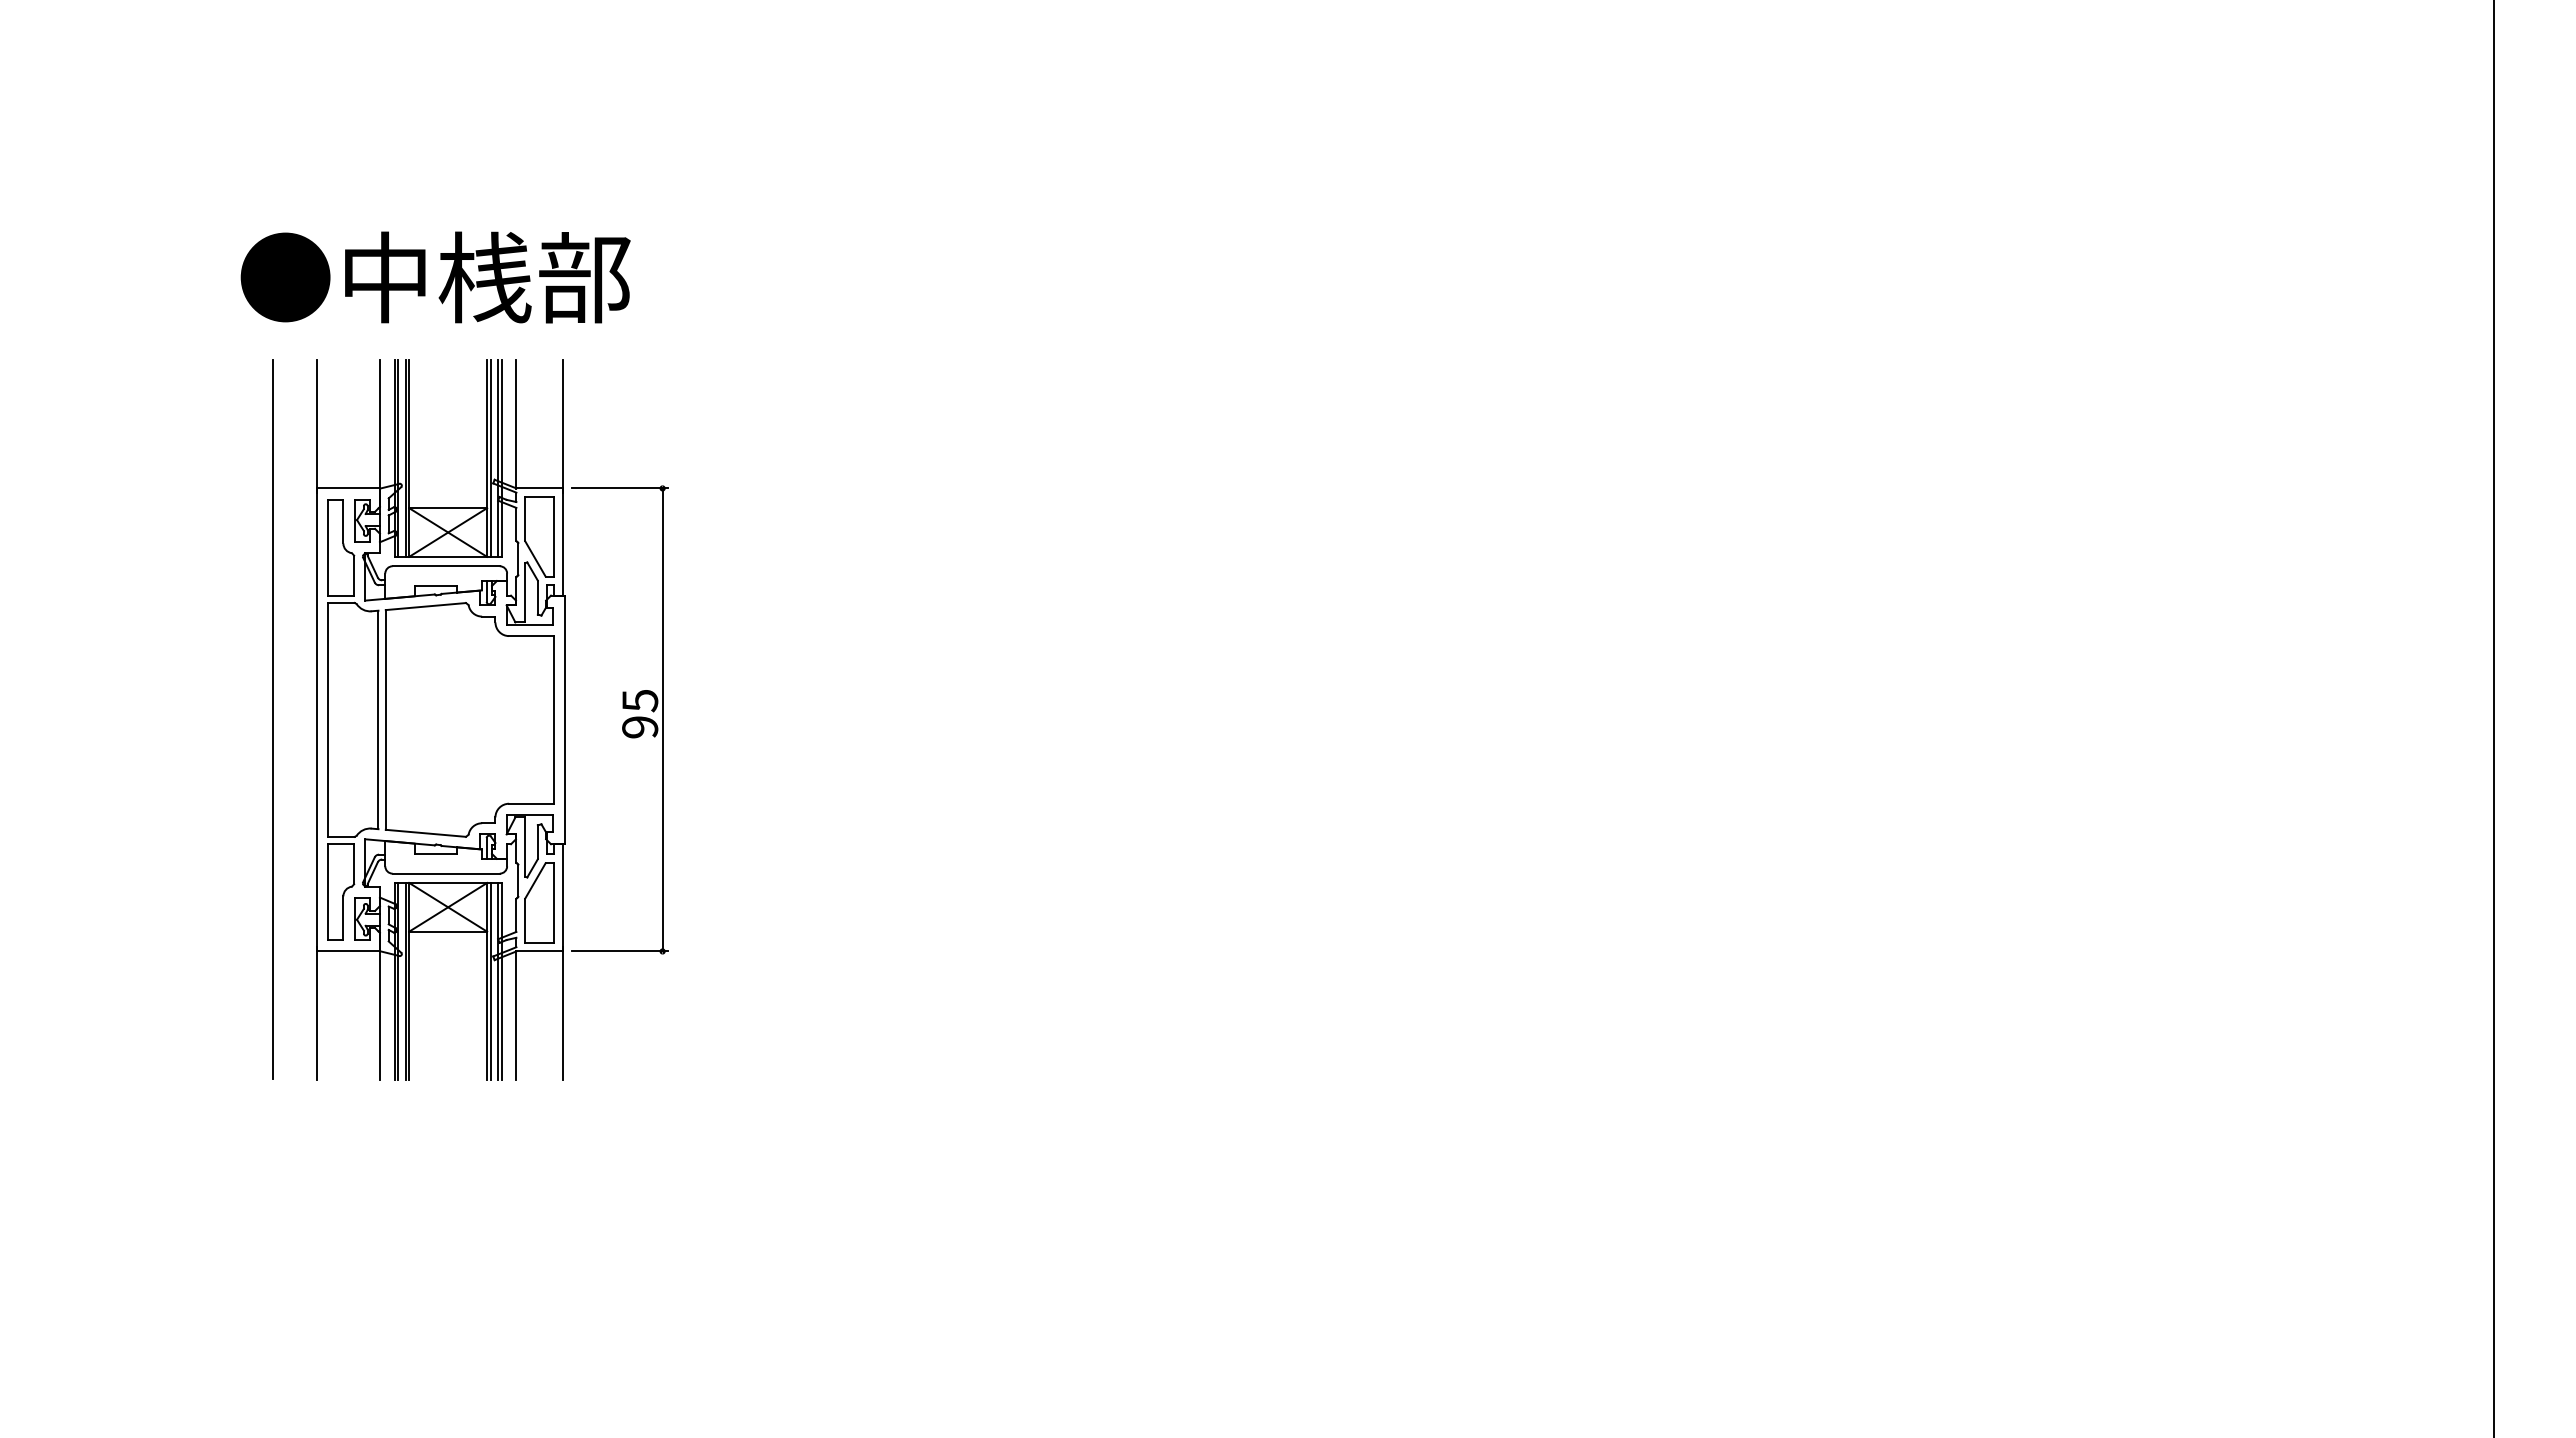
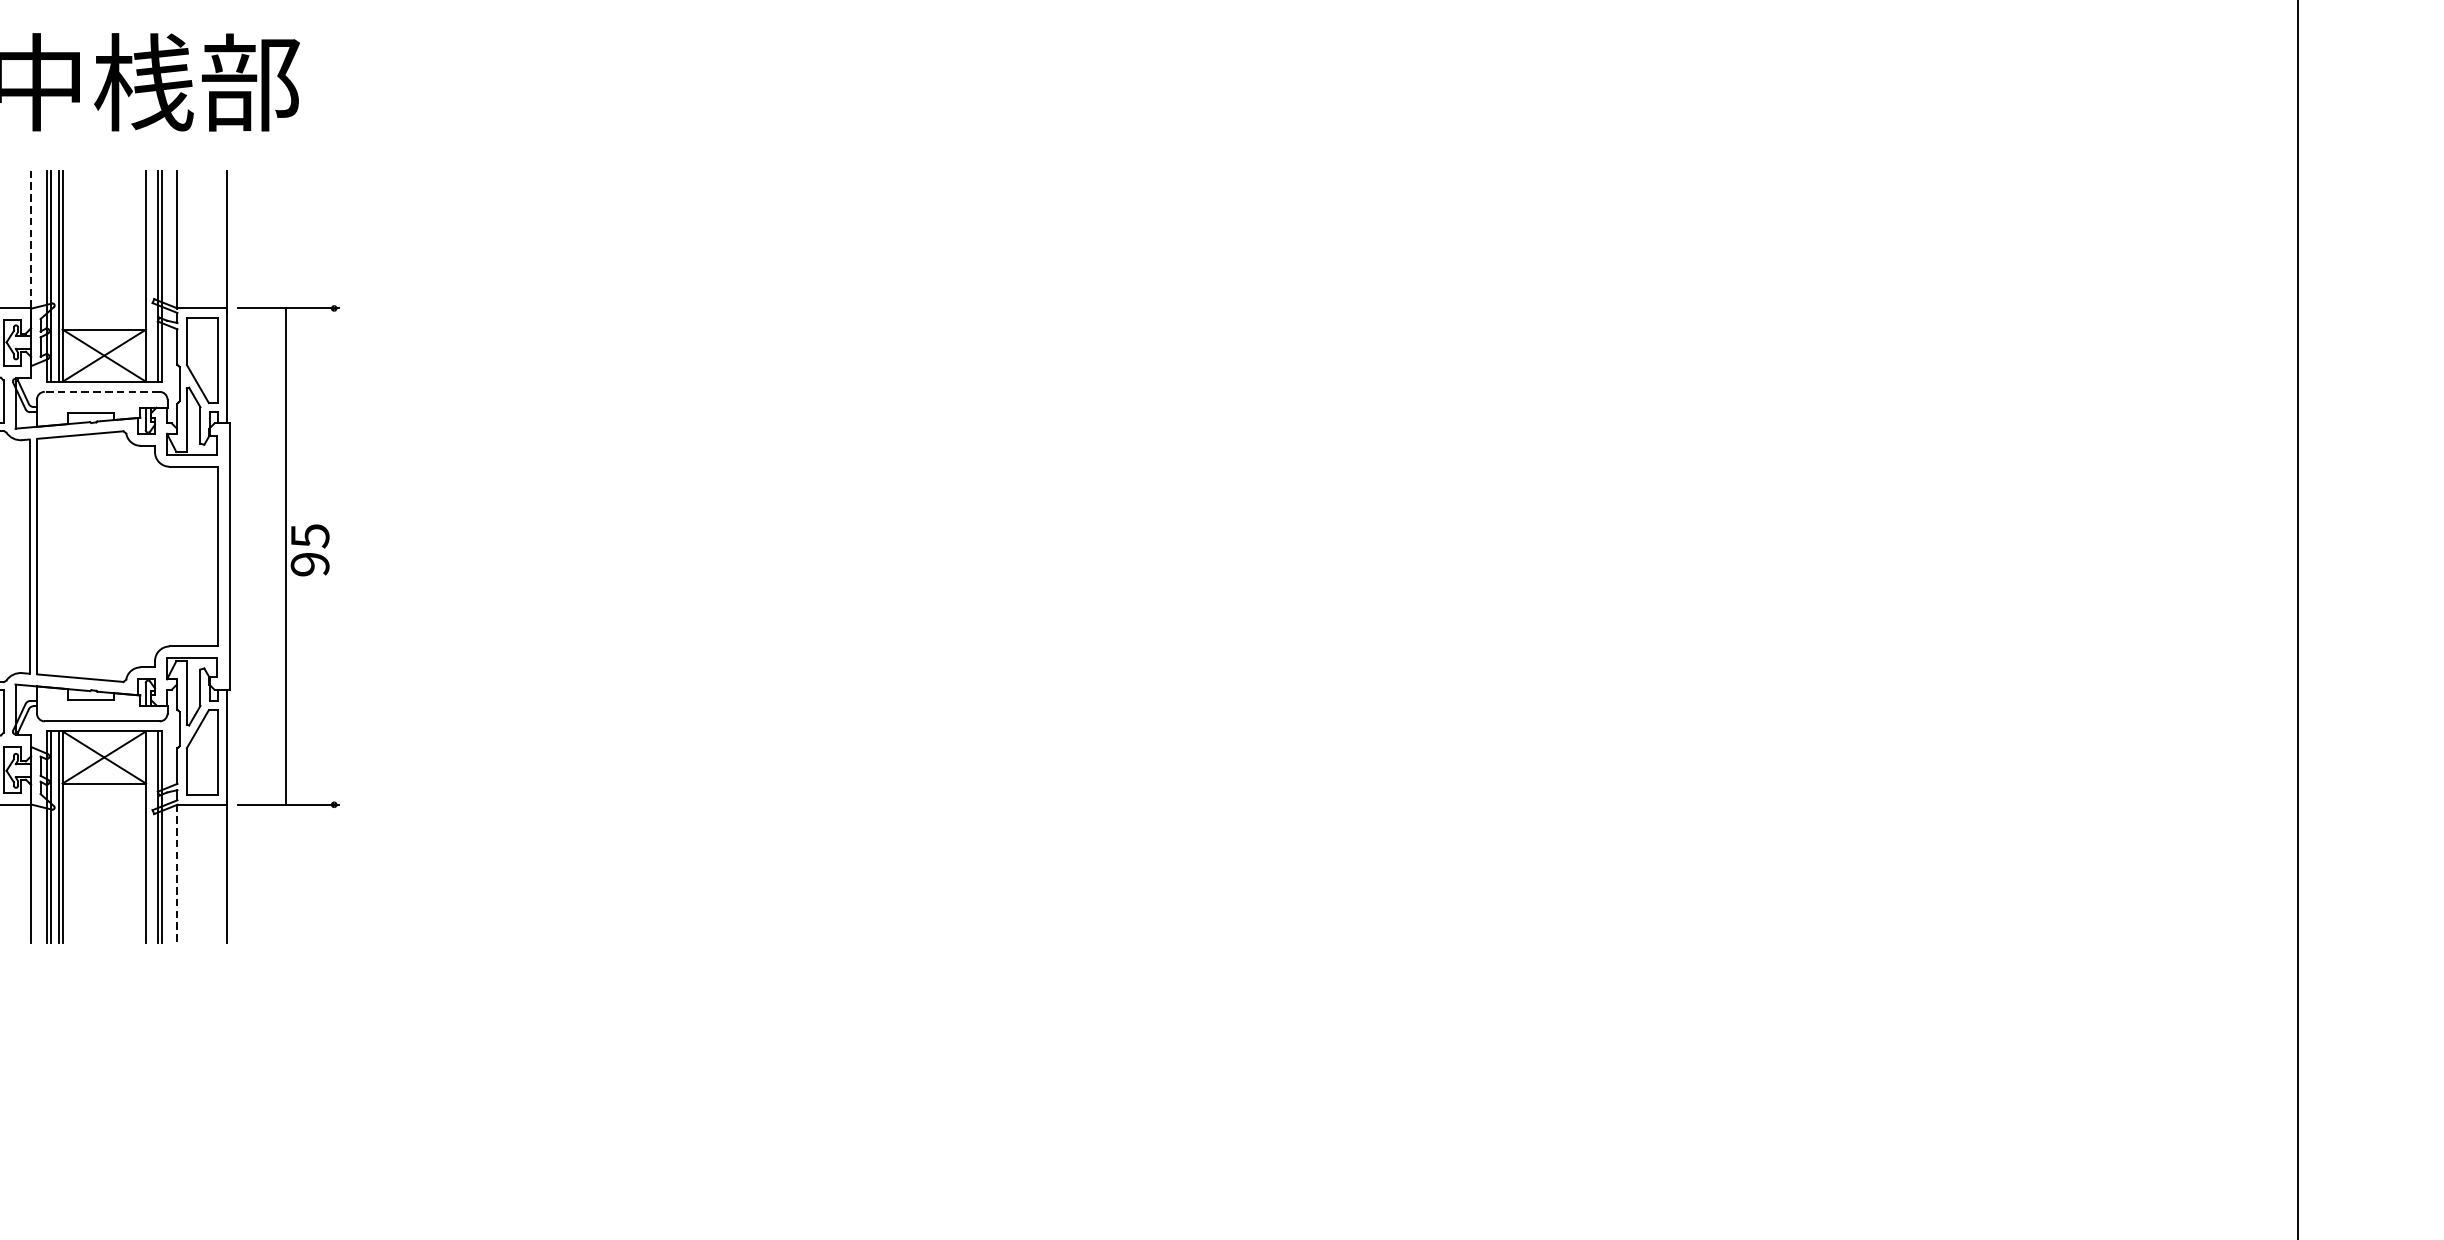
line: (379, 426) -> (30, 242), solid -> dashed
line: (490, 457) -> (149, 275), removed
line: (446, 566) -> (102, 392), solid -> dashed
line: (662, 719) -> (285, 556), moved
line: (490, 980) -> (149, 835), removed
line: (516, 1016) -> (177, 874), solid -> dashed

